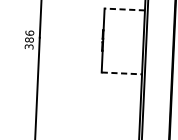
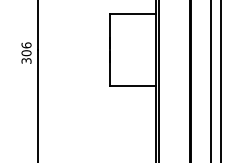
line: (125, 9) -> (133, 13), dashed -> solid
text: (29, 40) -> (26, 53), 386 -> 306
line: (122, 73) -> (133, 86), dashed -> solid

